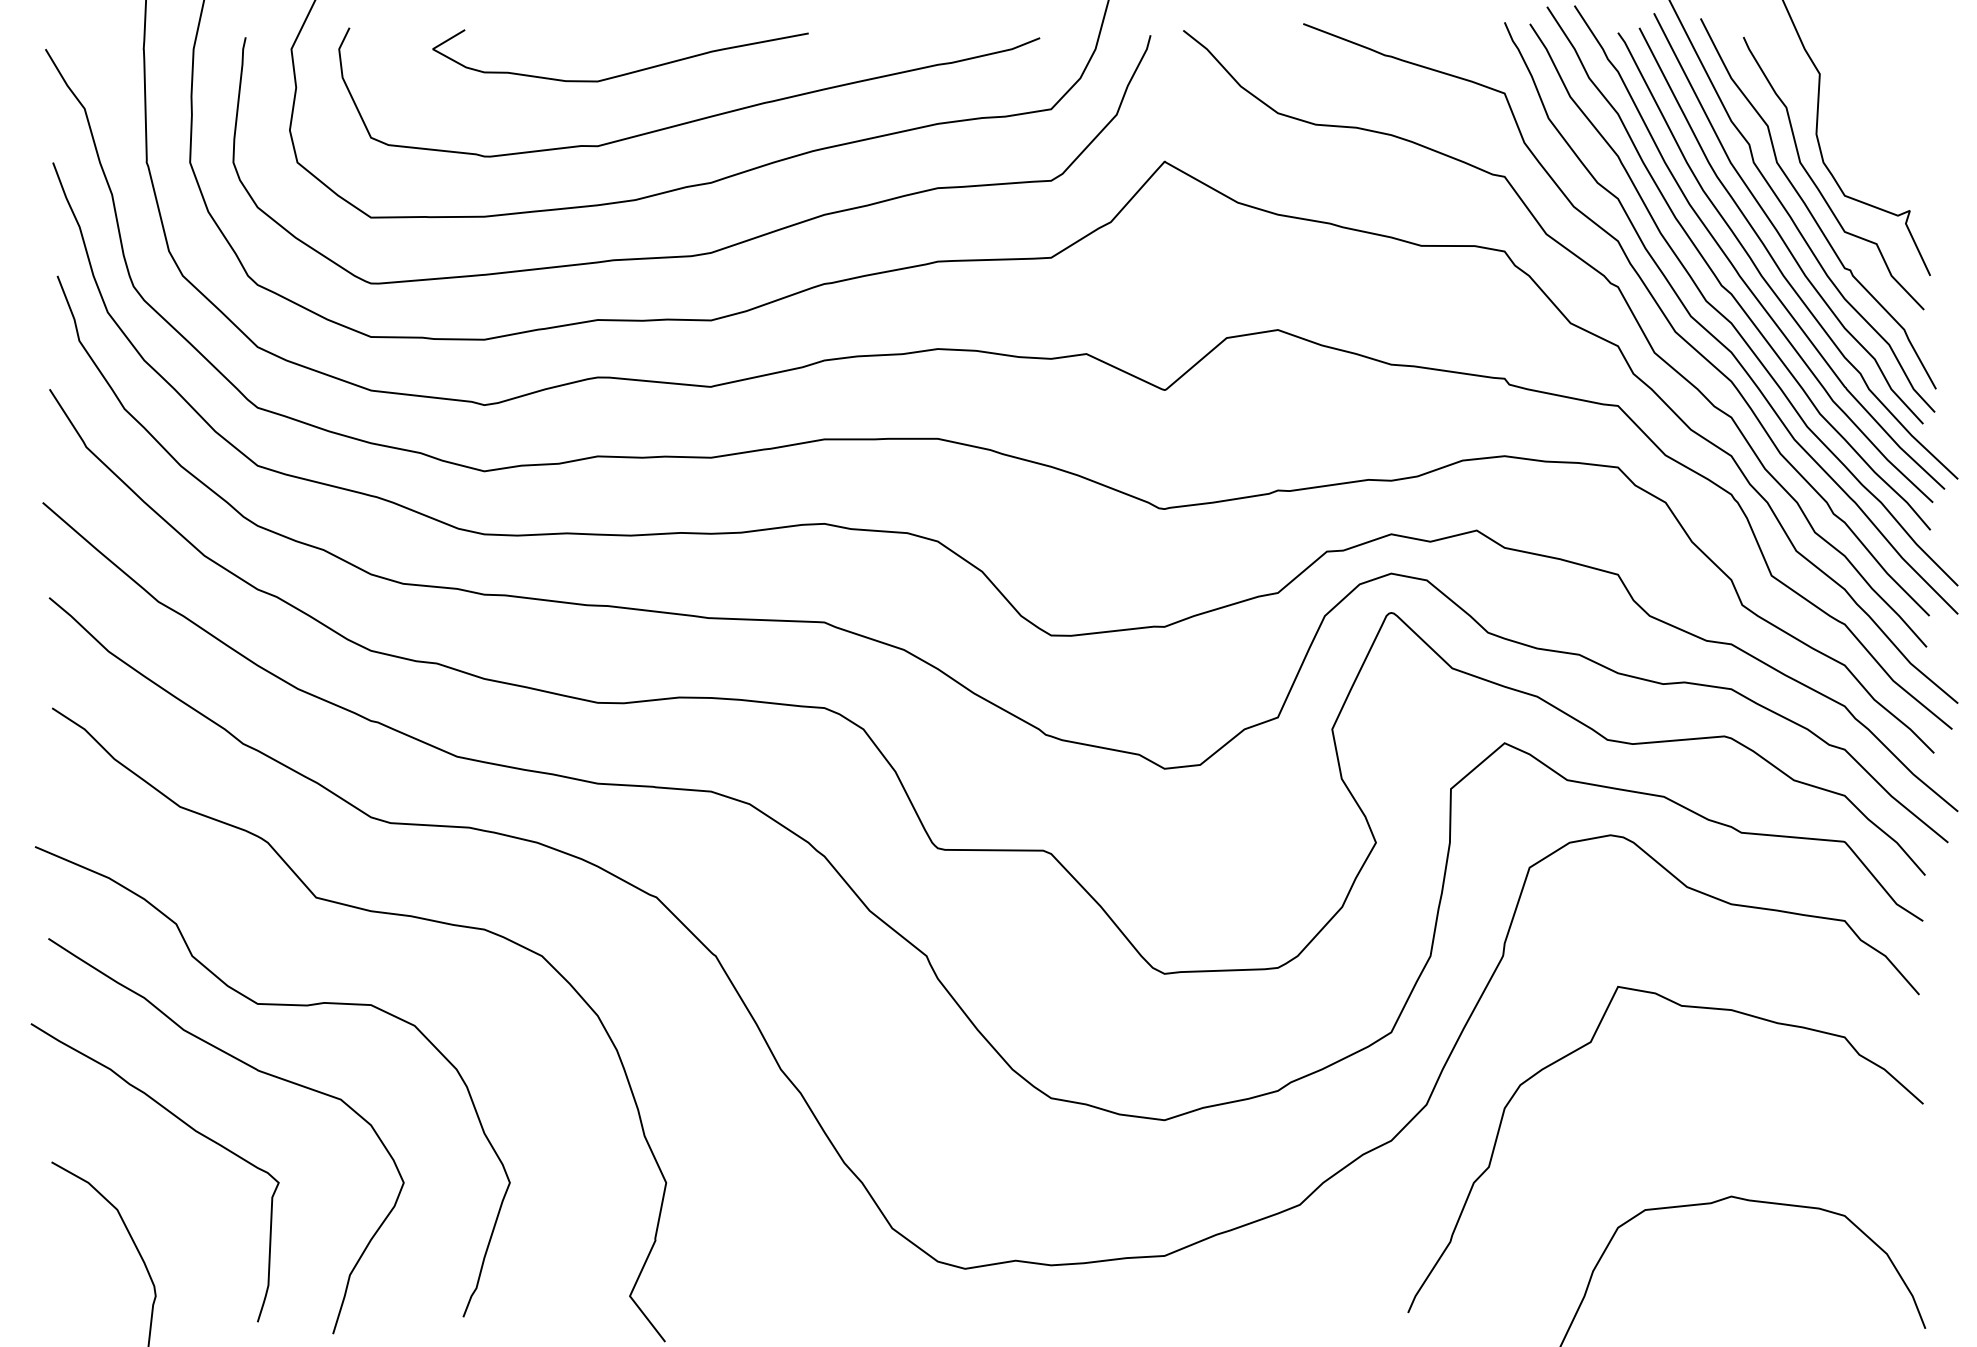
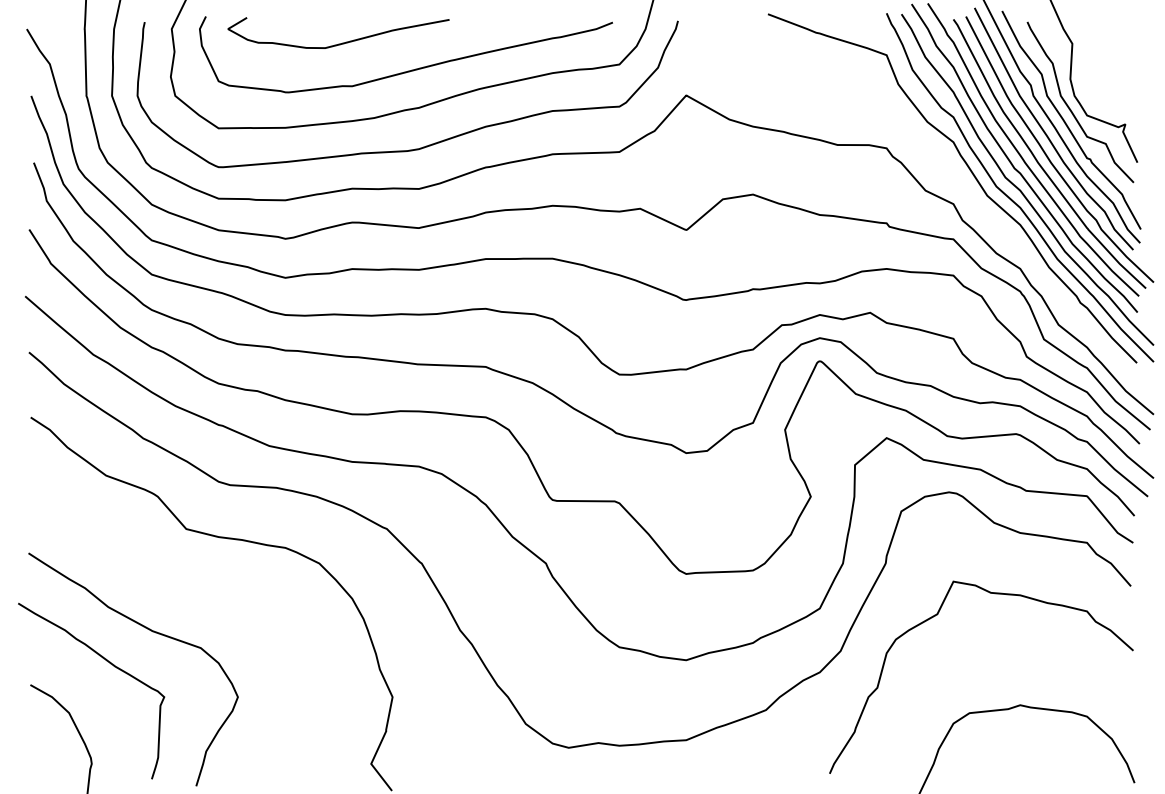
curve: (627, 71) -> (342, 42), moved
curve: (1609, 284) -> (948, 167), removed
curve: (282, 1006) -> (166, 593), removed

